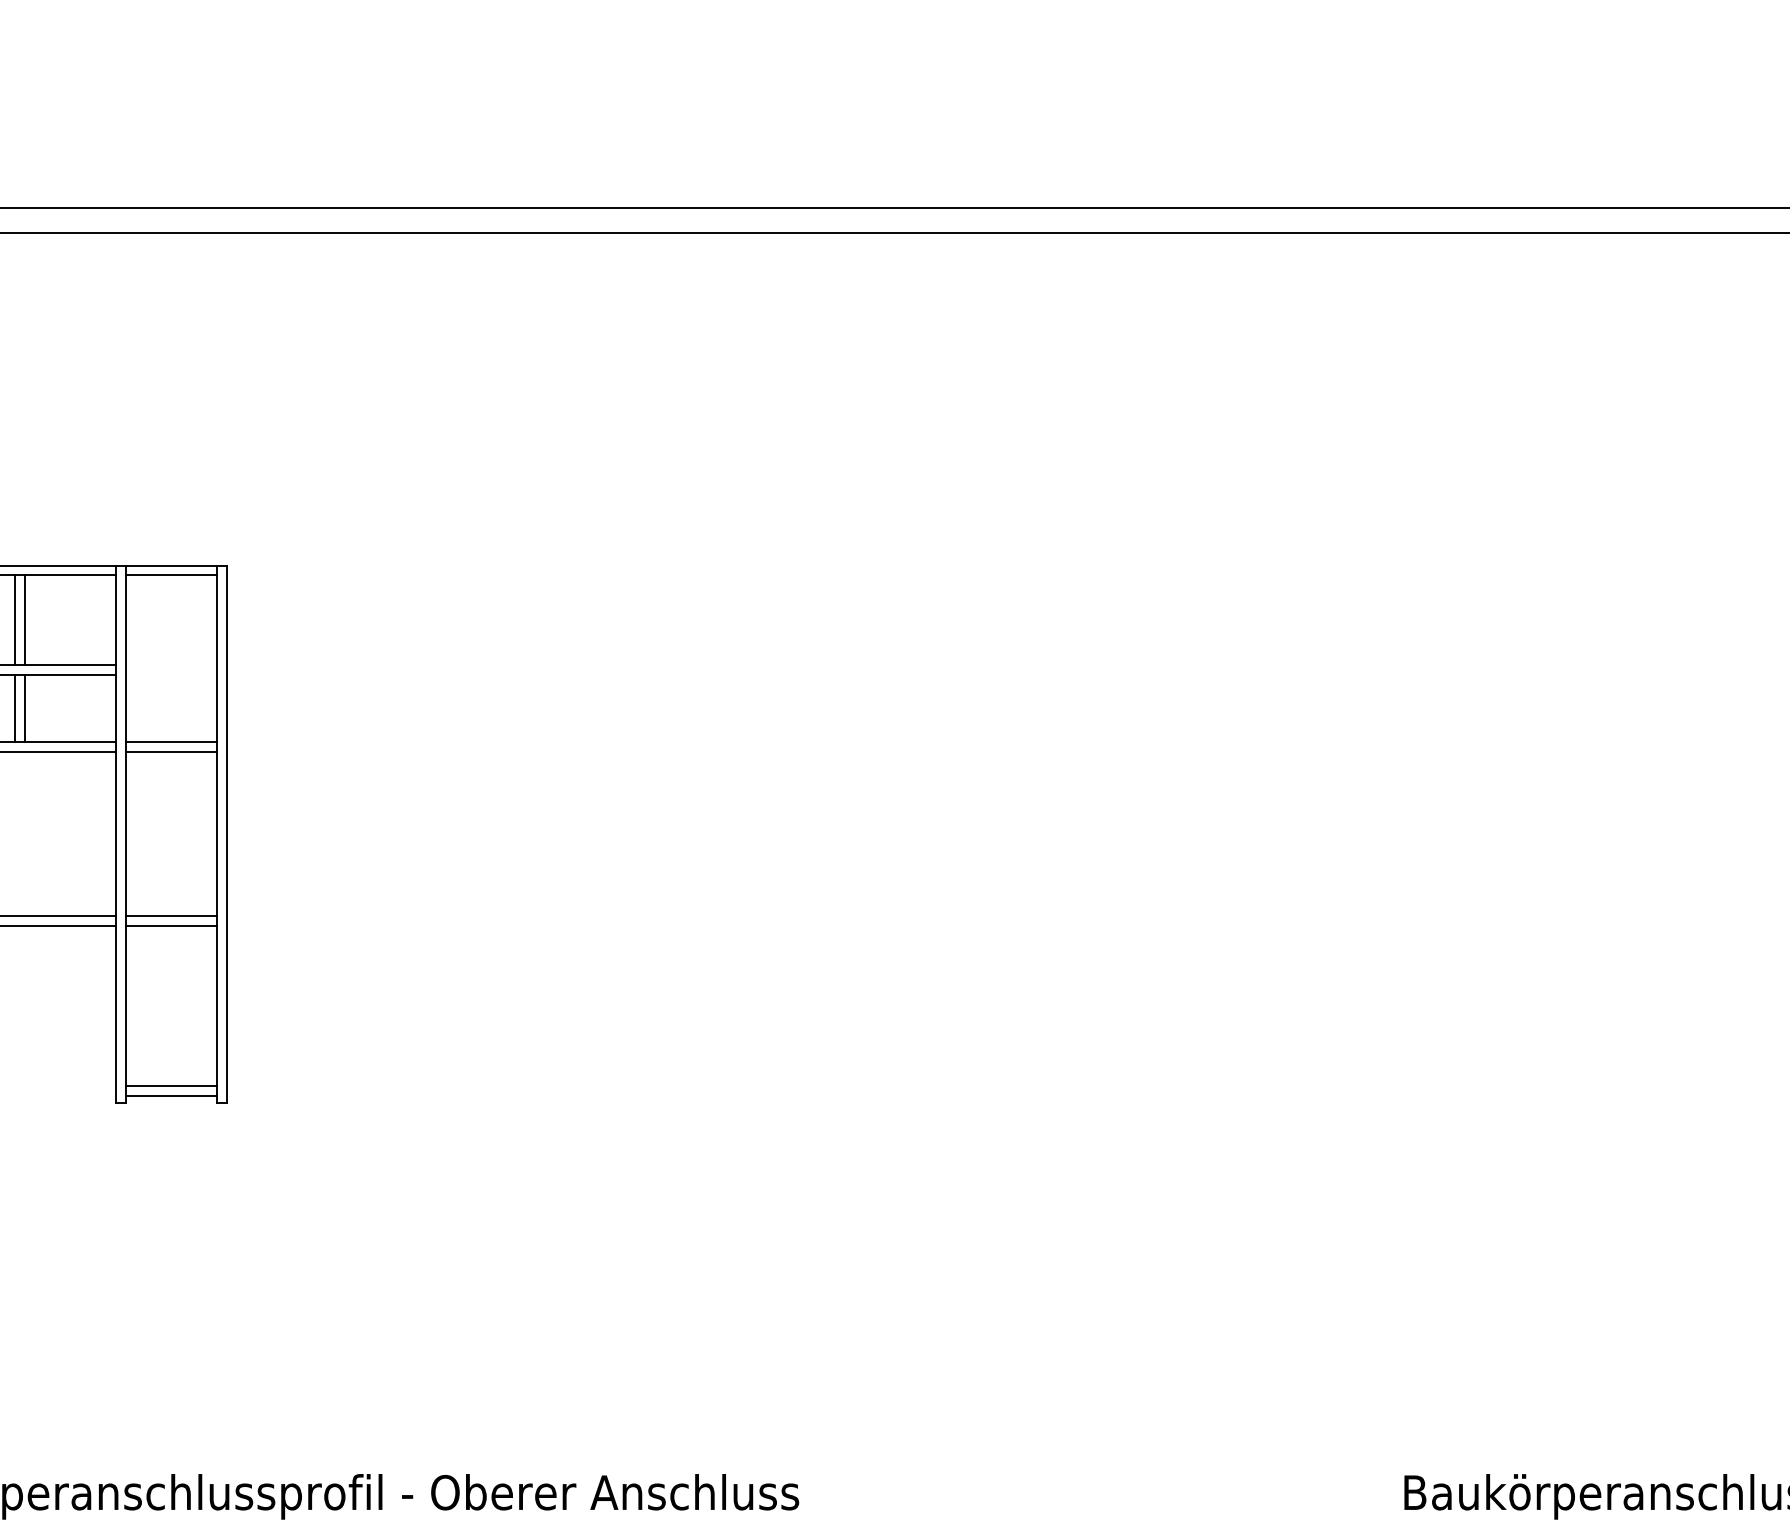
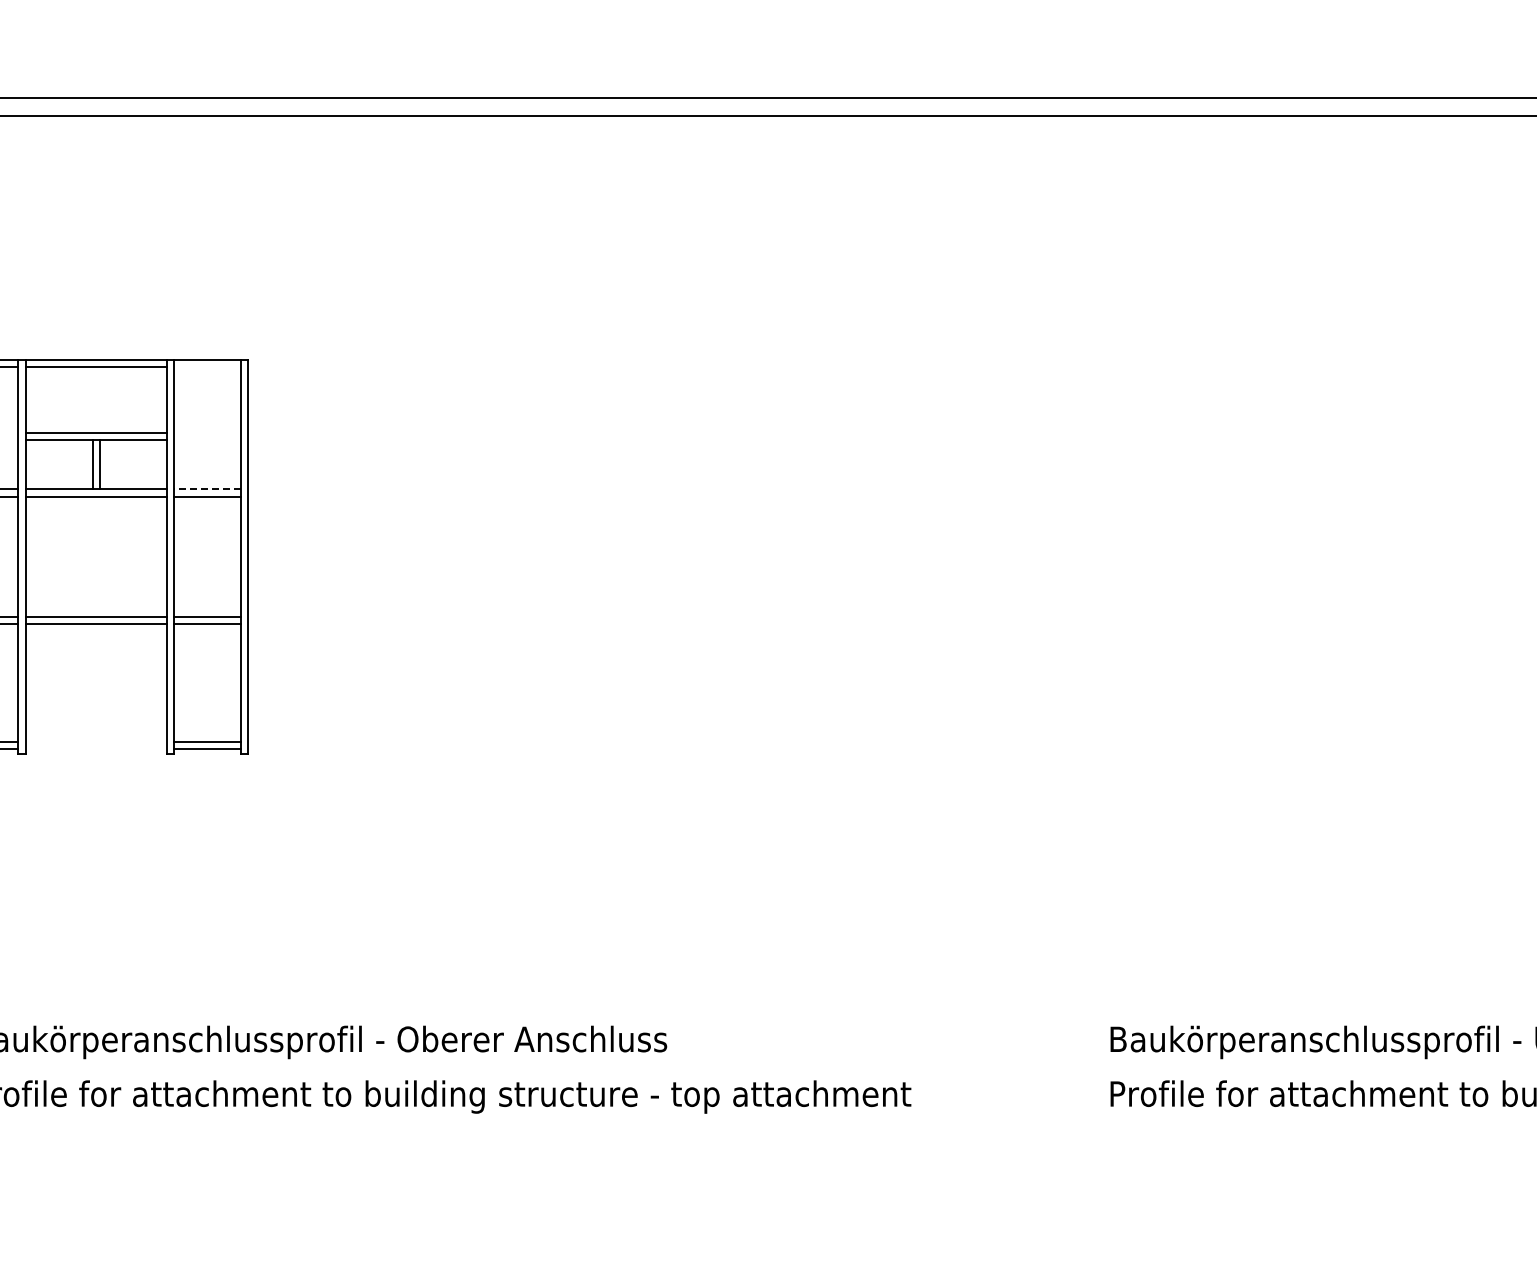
line: (170, 575) -> (206, 367), removed
line: (14, 619) -> (92, 399), removed
line: (24, 619) -> (99, 399), removed
line: (170, 742) -> (206, 489), solid -> dashed

